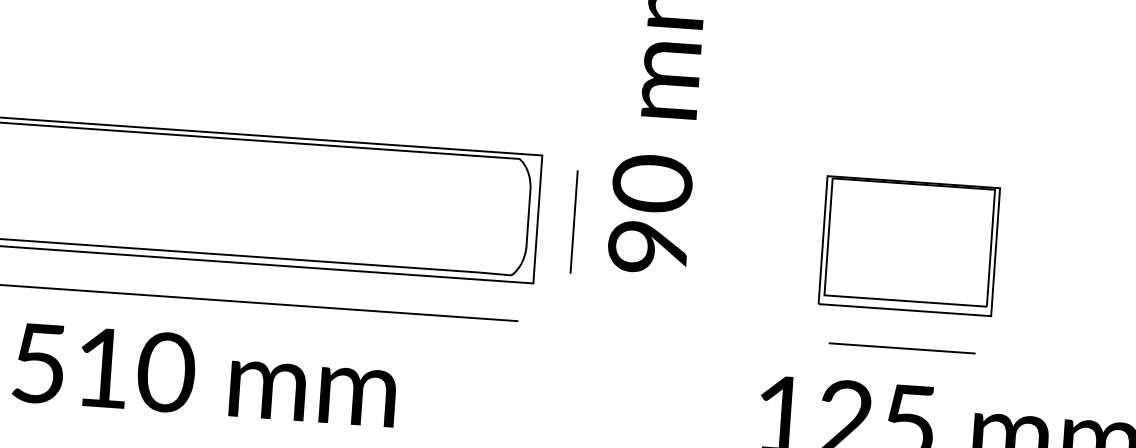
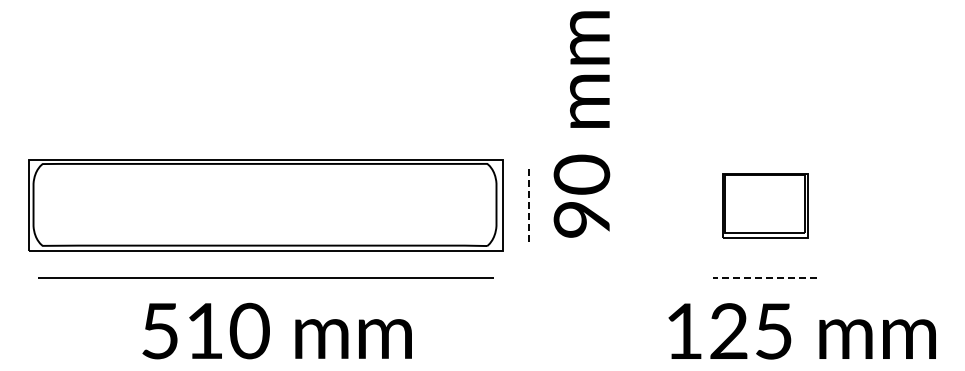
line: (573, 221) -> (528, 205), solid -> dashed
part: (908, 245) -> (764, 205), size x0.7
line: (902, 348) -> (765, 278), solid -> dashed

